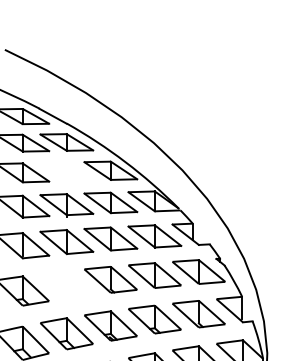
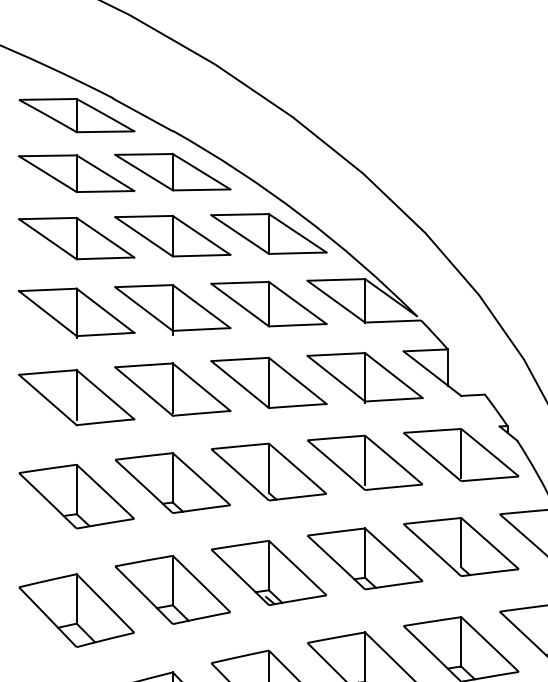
part: (66, 171) -> (172, 235), added
part: (66, 284) -> (172, 482), added

